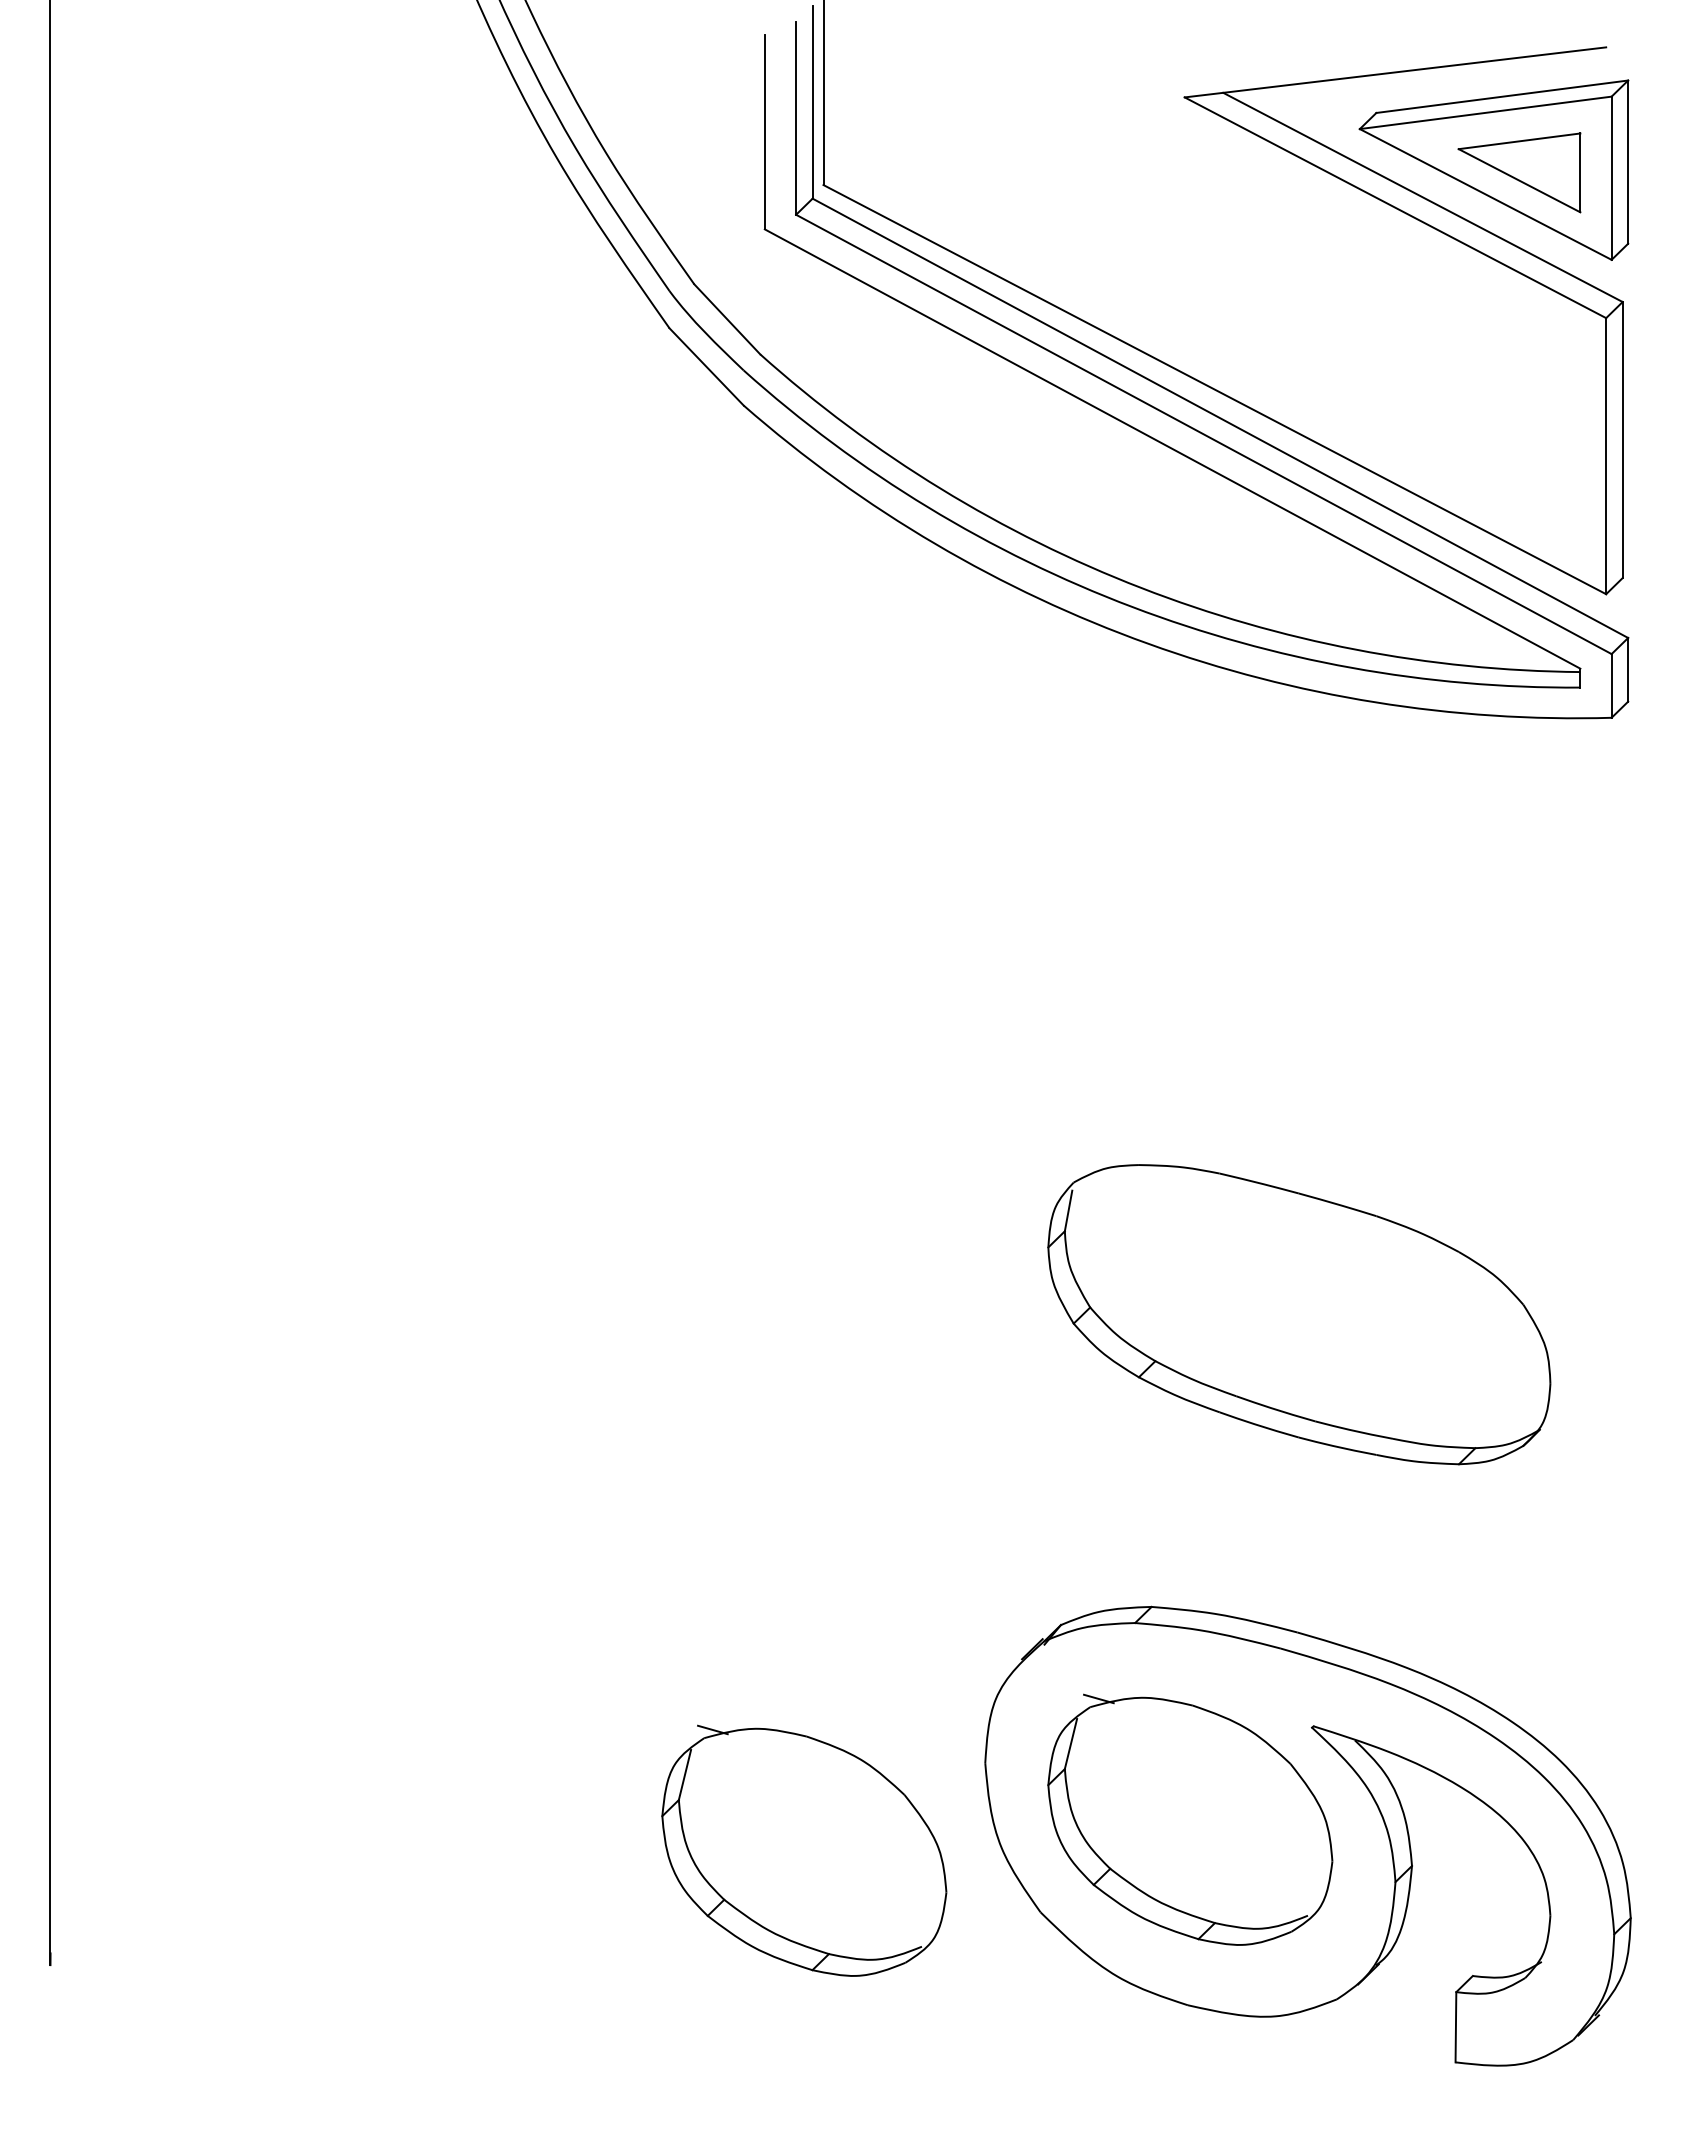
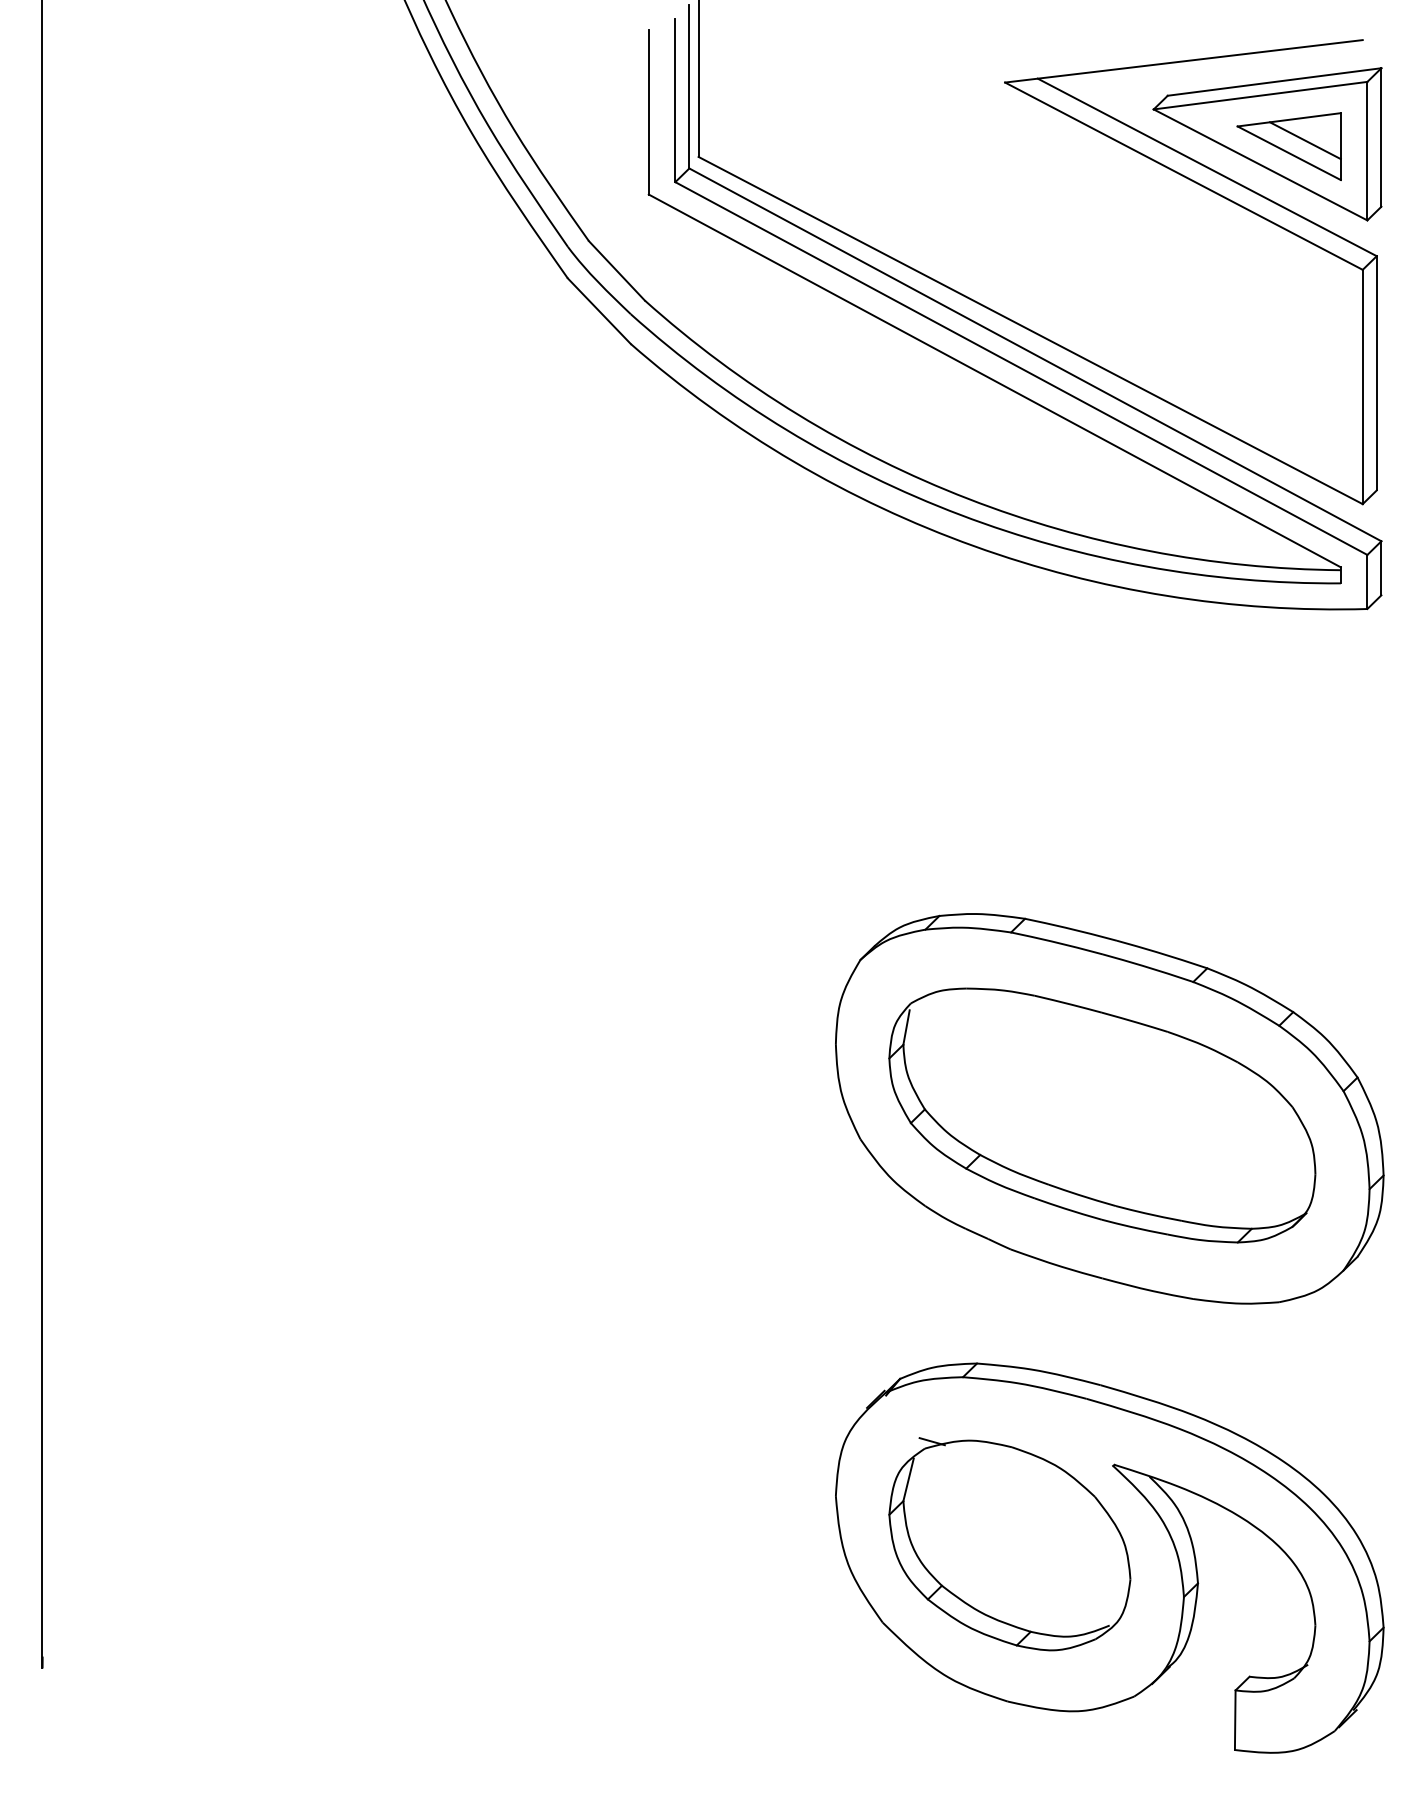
line: (1538, 165) -> (1305, 140), added
part: (1307, 1306) -> (1109, 1108), added
part: (804, 1850) -> (682, 1570), removed

